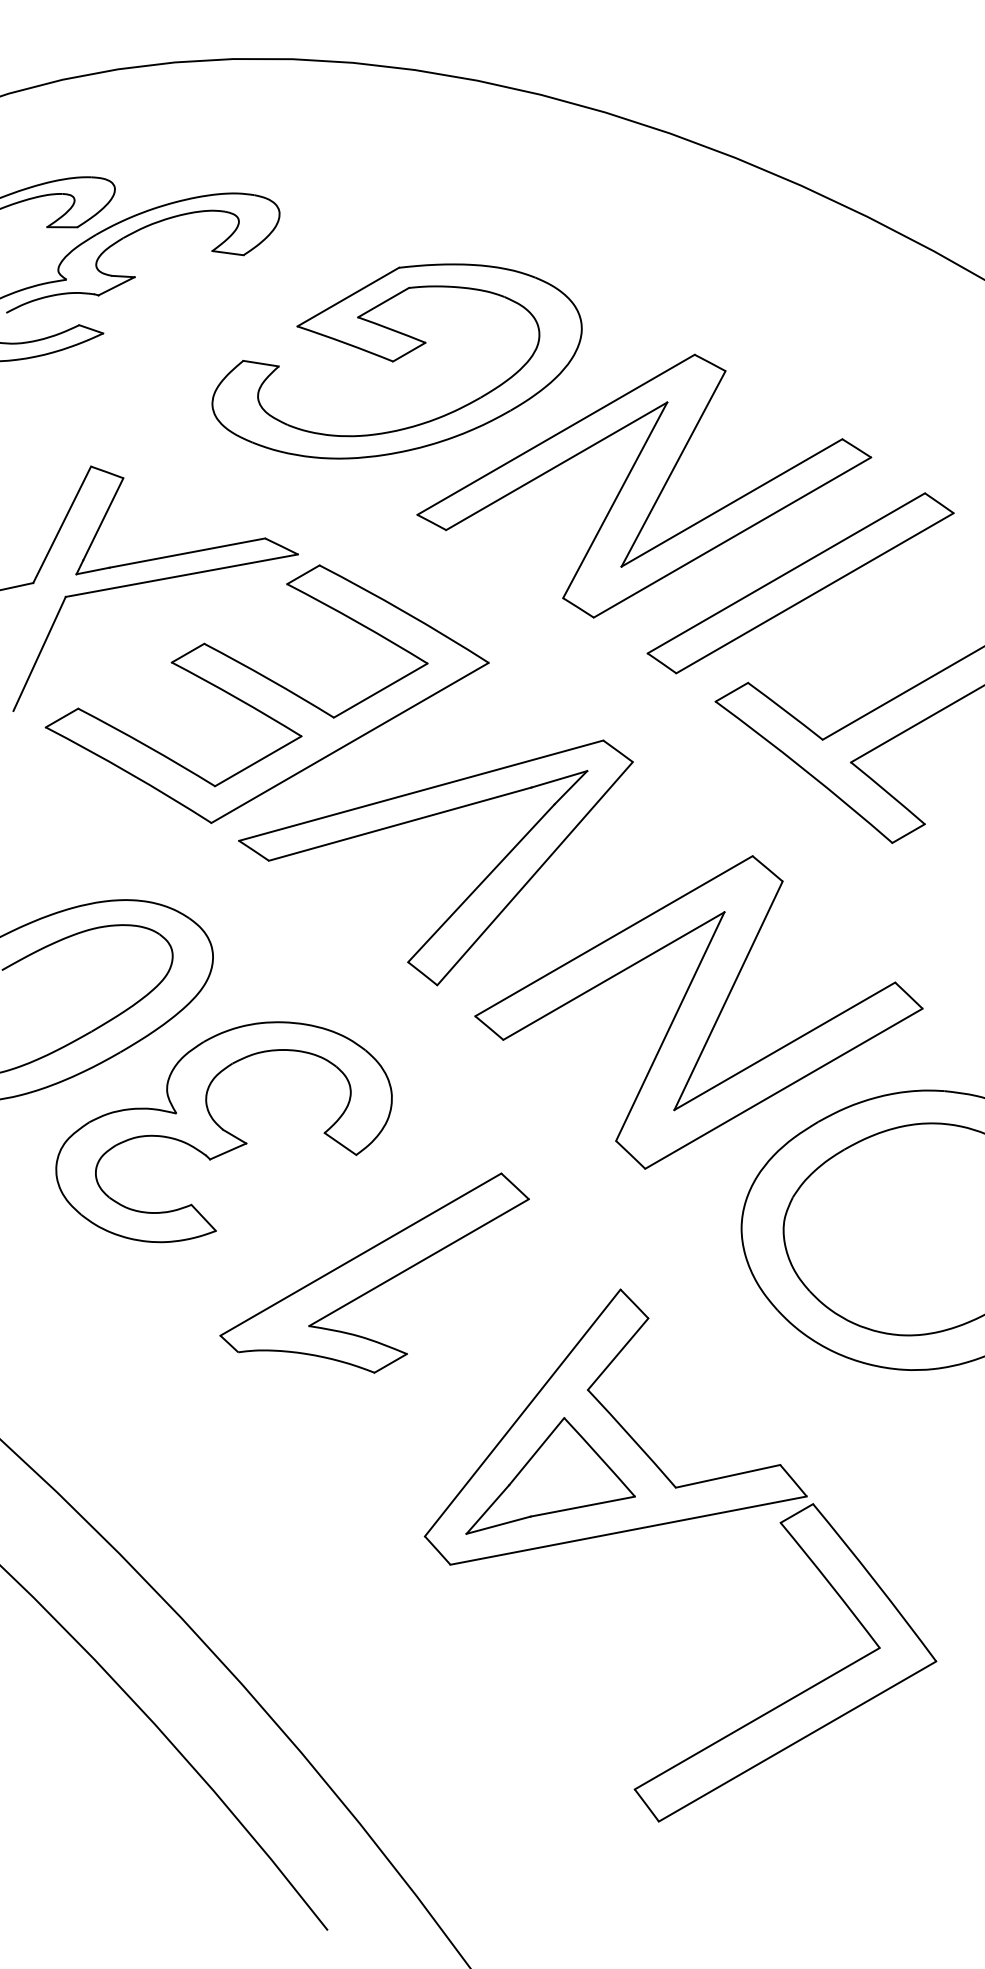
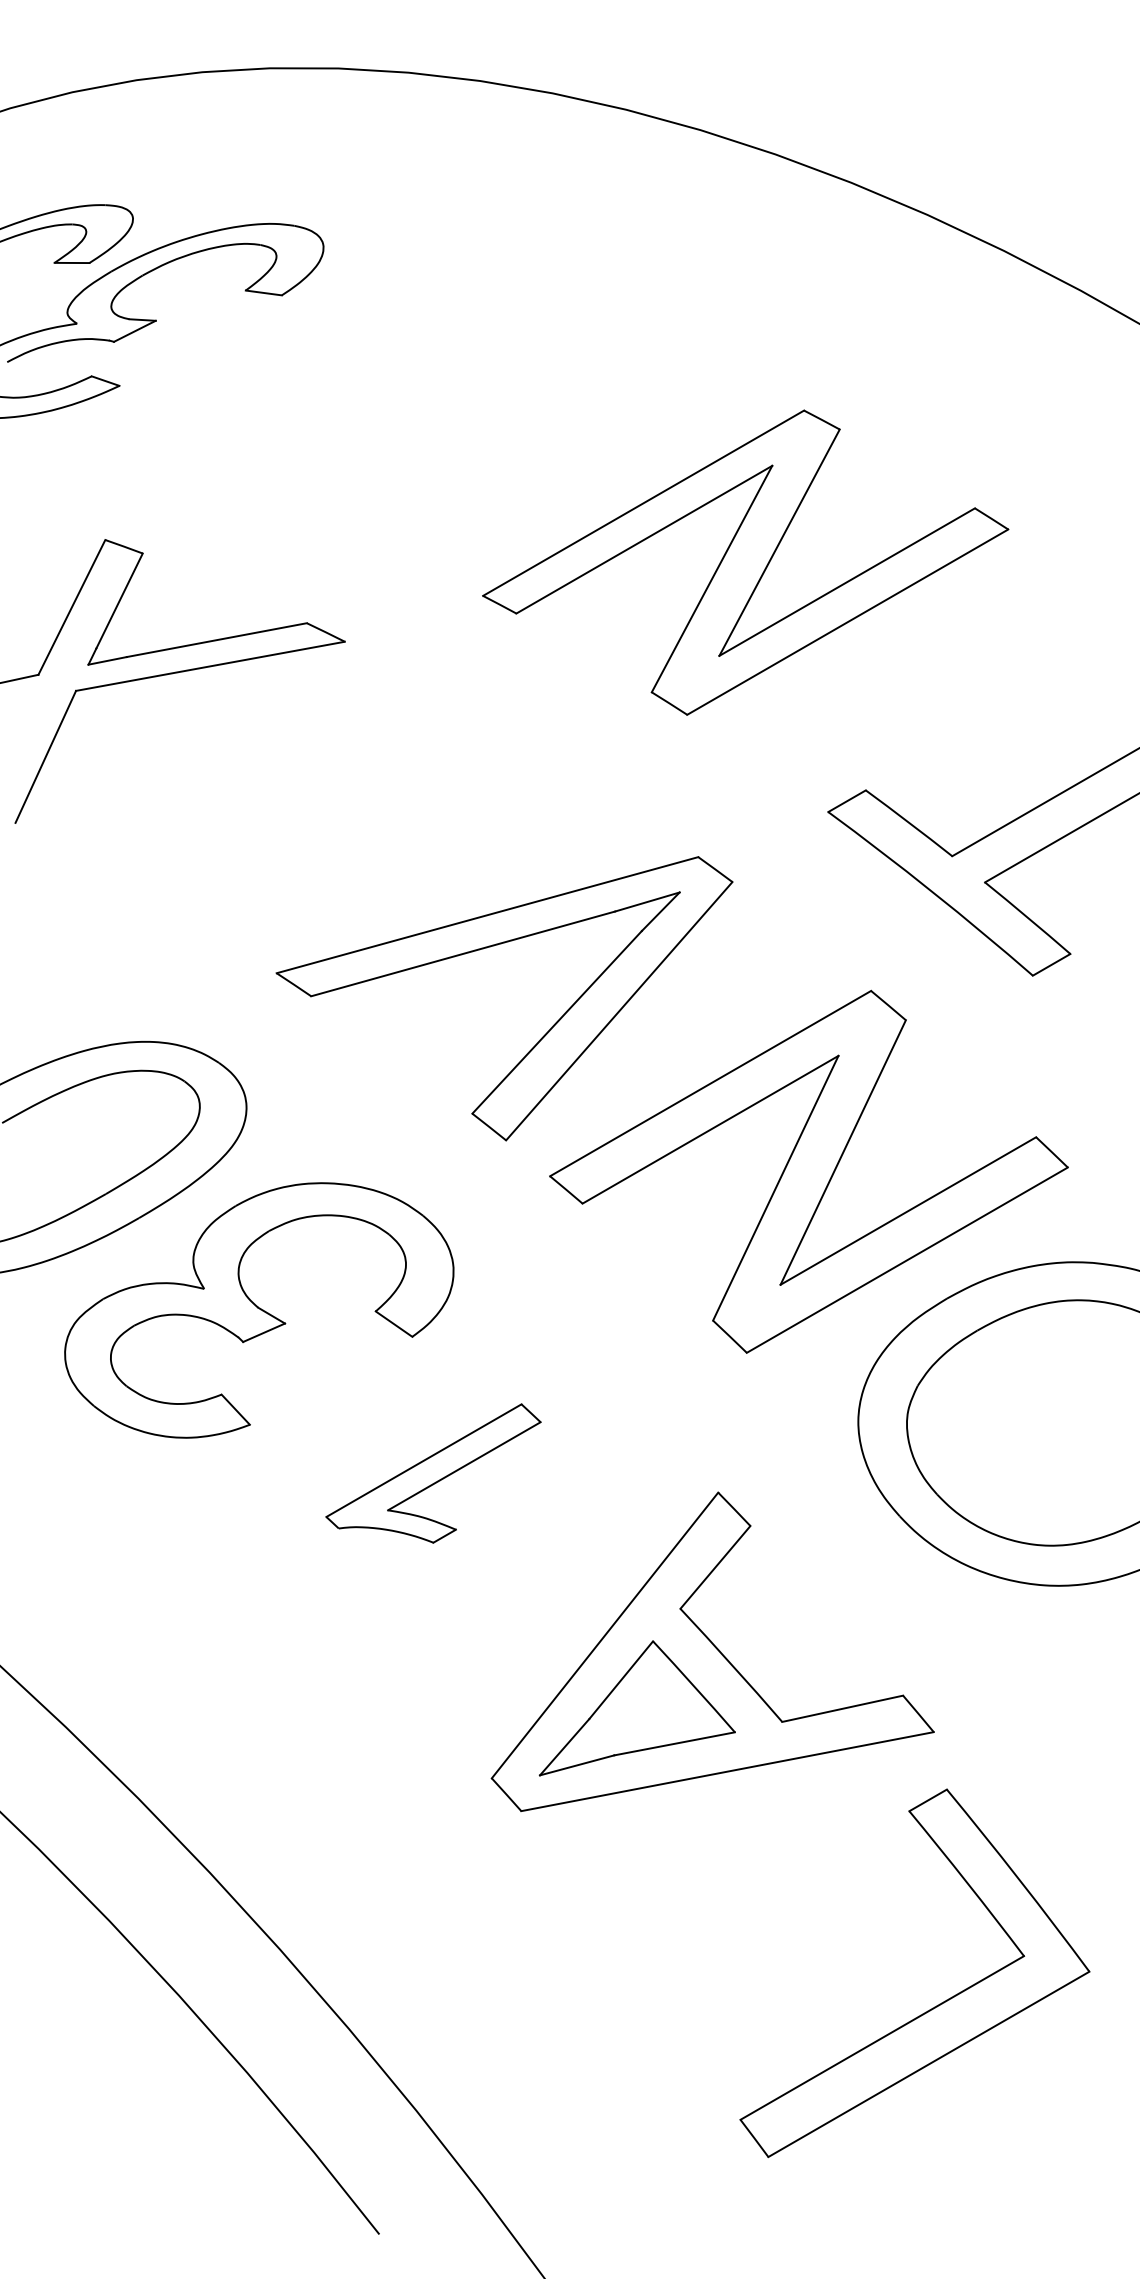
part: (396, 361) -> (458, 418), removed
part: (800, 583) -> (926, 675), removed
part: (266, 693) -> (308, 802), removed
part: (374, 1272) -> (433, 1472), size x0.6
part: (800, 1692) -> (932, 2007), moved

